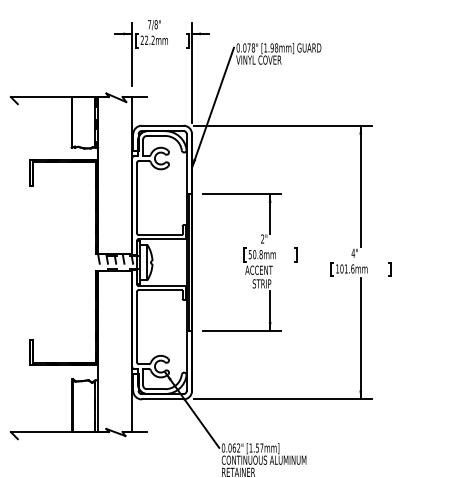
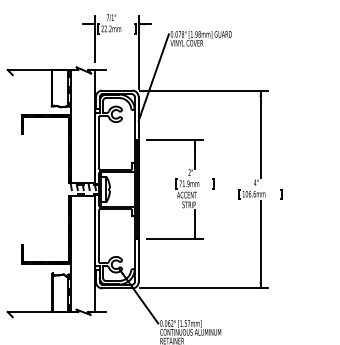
text: (155, 24) -> (112, 17), 7/8" -> 7/1"
text: (255, 254) -> (184, 183), 50.8mm -> 71.9mm
text: (345, 268) -> (249, 193), 101.6mm -> 106.6mm

